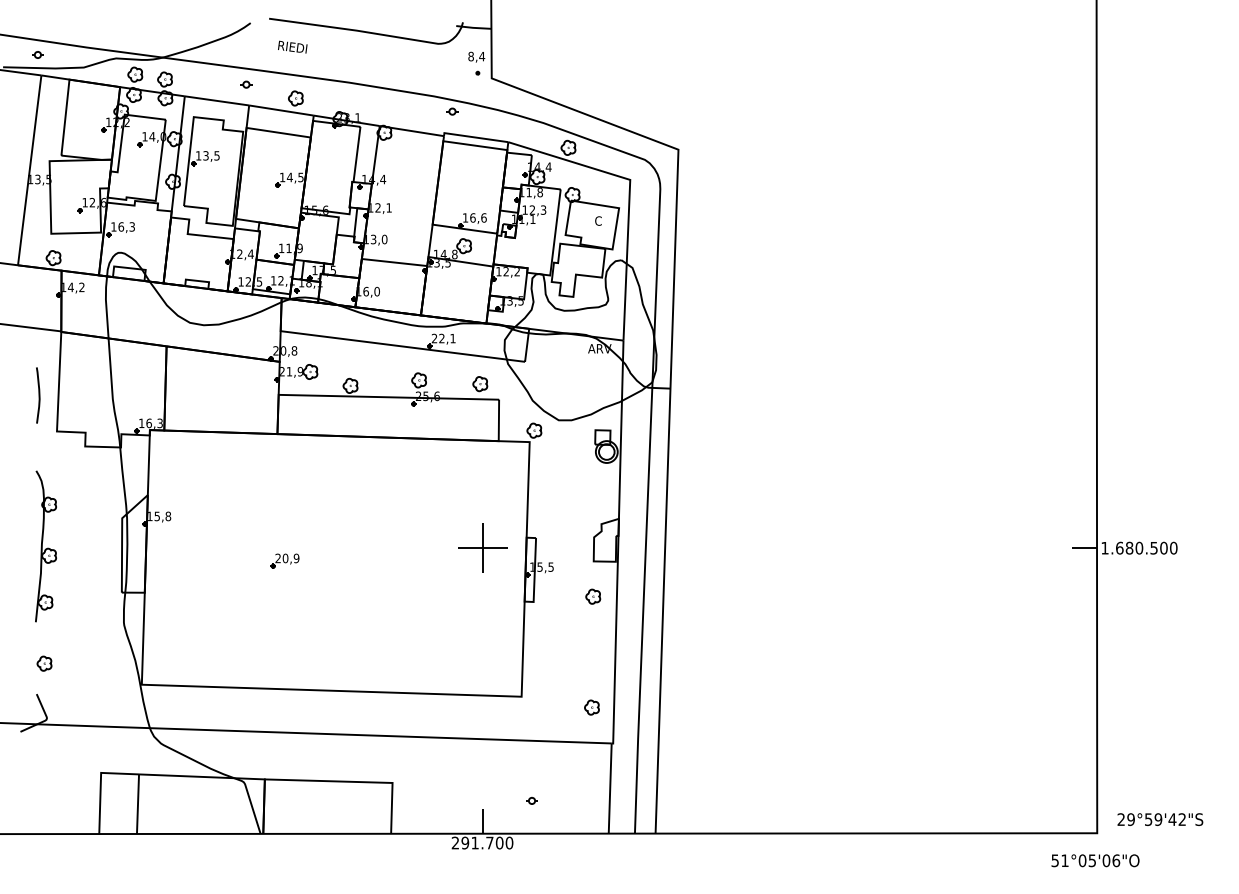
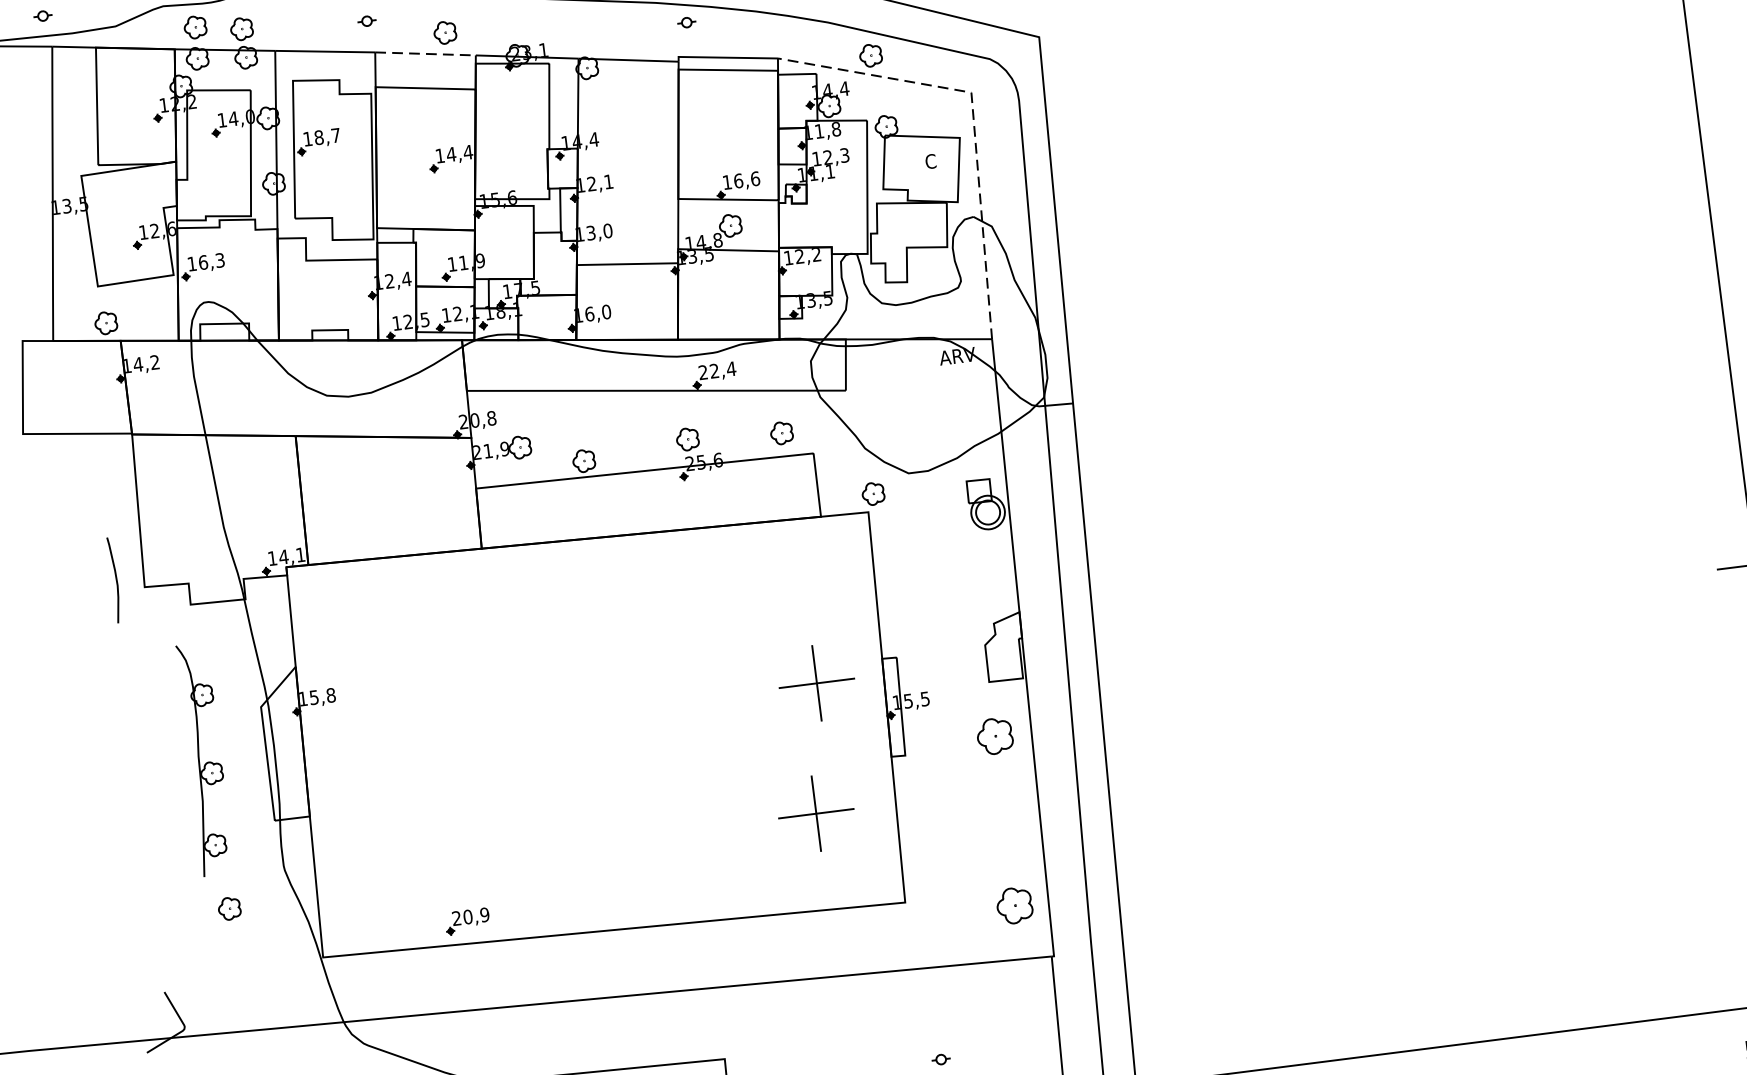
line: (281, 110) -> (425, 53), solid -> dashed
text: (211, 155) -> (327, 136), 13,5 -> 18,7
text: (300, 177) -> (467, 152), 14,5 -> 14,4
line: (629, 195) -> (973, 116), solid -> dashed
text: (452, 338) -> (730, 368), 22,1 -> 22,4
curve: (38, 395) -> (115, 580), moved
text: (154, 423) -> (292, 556), 16,3 -> 14,1
part: (45, 546) -> (204, 759), moved
part: (284, 560) -> (466, 920), moved
part: (593, 596) -> (995, 735), size x1.6
part: (471, 631) -> (816, 812), added
part: (44, 663) -> (229, 908), moved
part: (591, 707) -> (1013, 905), size x1.6

